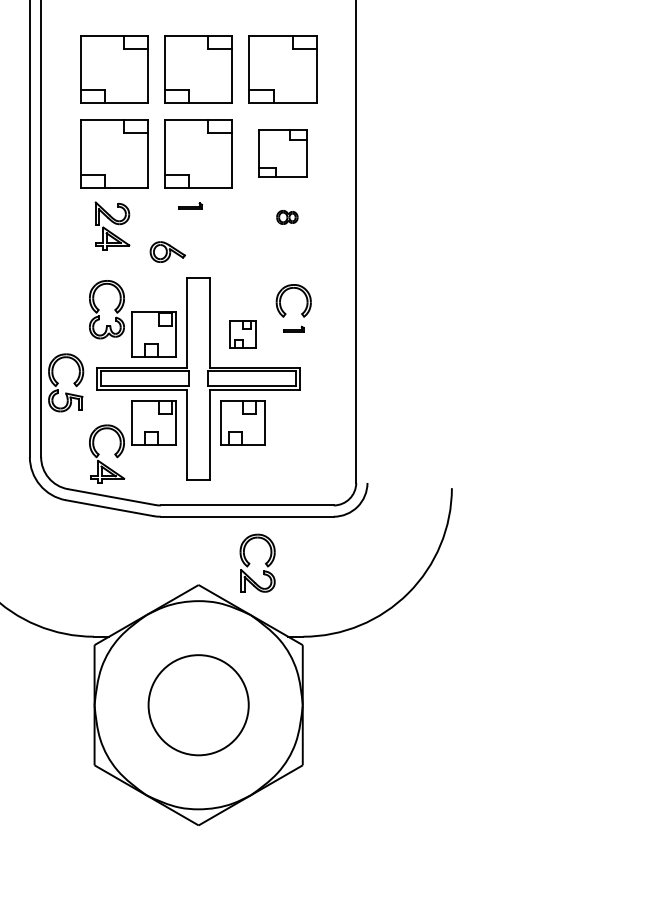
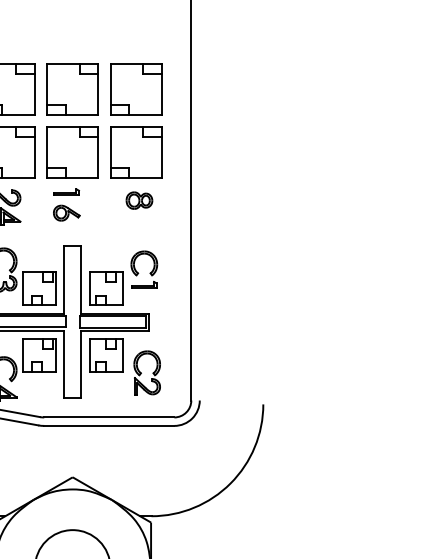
part: (282, 153) -> (135, 152), size x1.43
part: (190, 205) -> (66, 191), size x1.43
part: (287, 217) -> (139, 200), size x1.67
part: (167, 251) -> (66, 212), moved
part: (294, 328) -> (144, 284), size x1.67
part: (242, 334) -> (105, 288), size x1.67
part: (250, 563) -> (141, 373), moved

